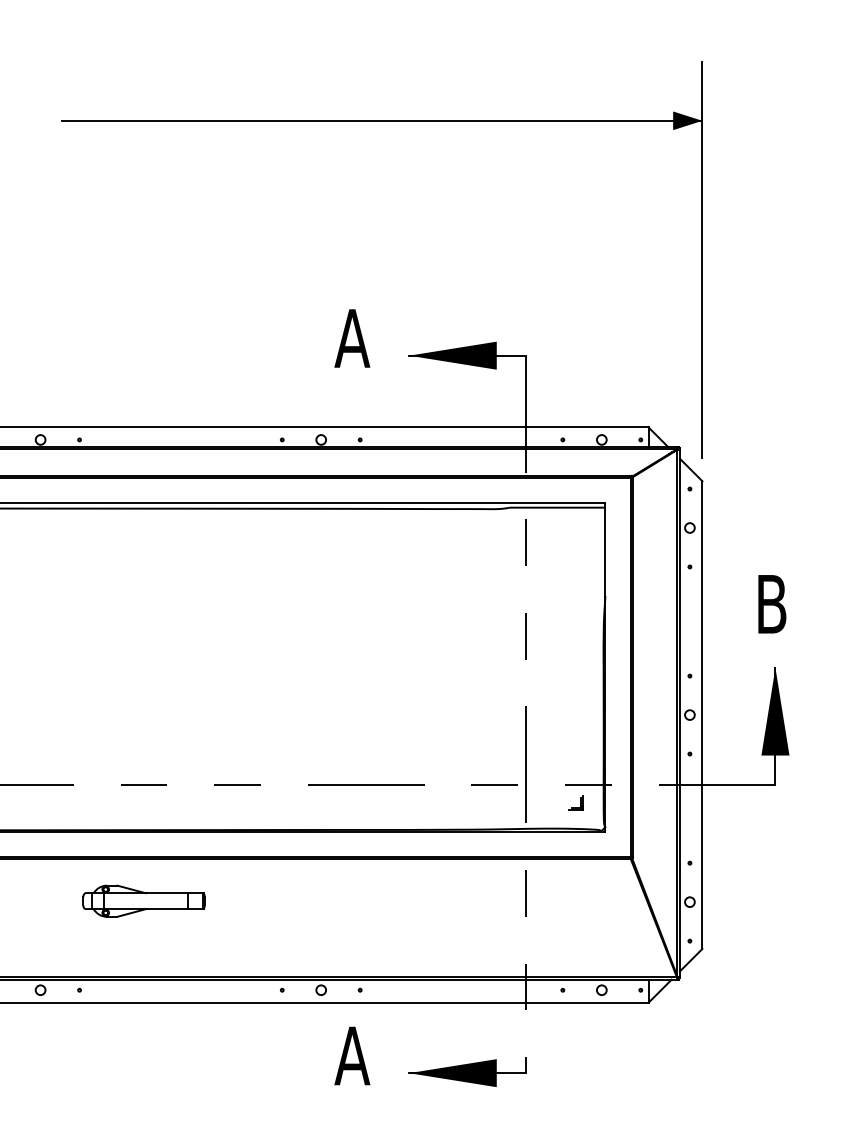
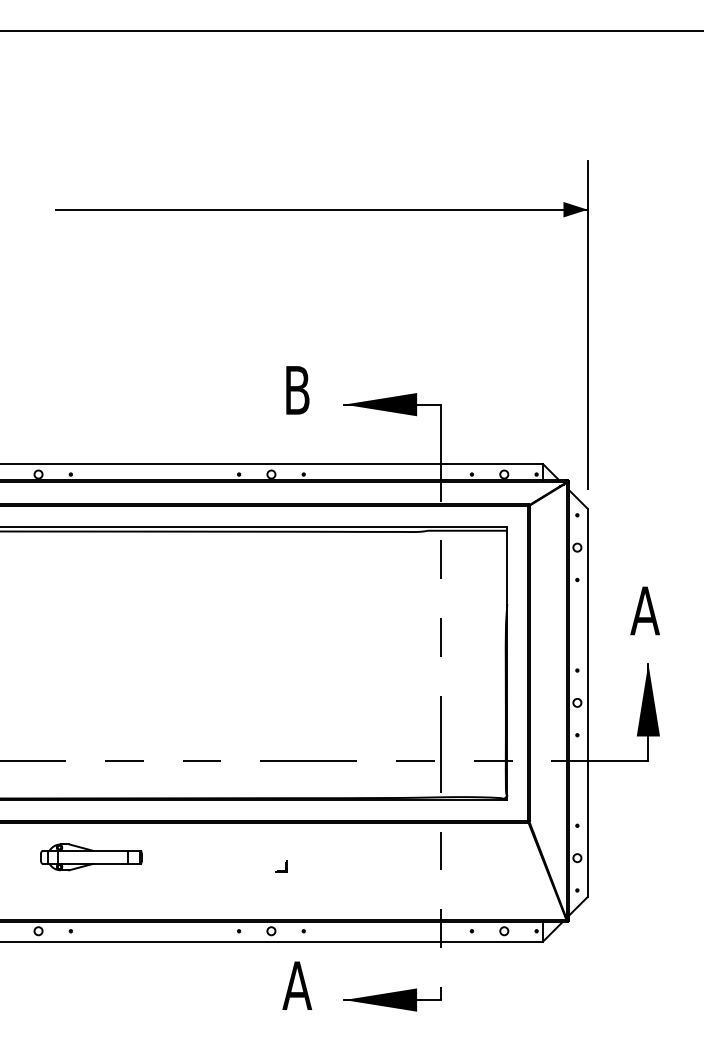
text: (352, 338) -> (297, 390), A -> B
text: (770, 603) -> (644, 610), B -> A
part: (575, 802) -> (281, 866), moved
part: (144, 901) -> (91, 857), moved

